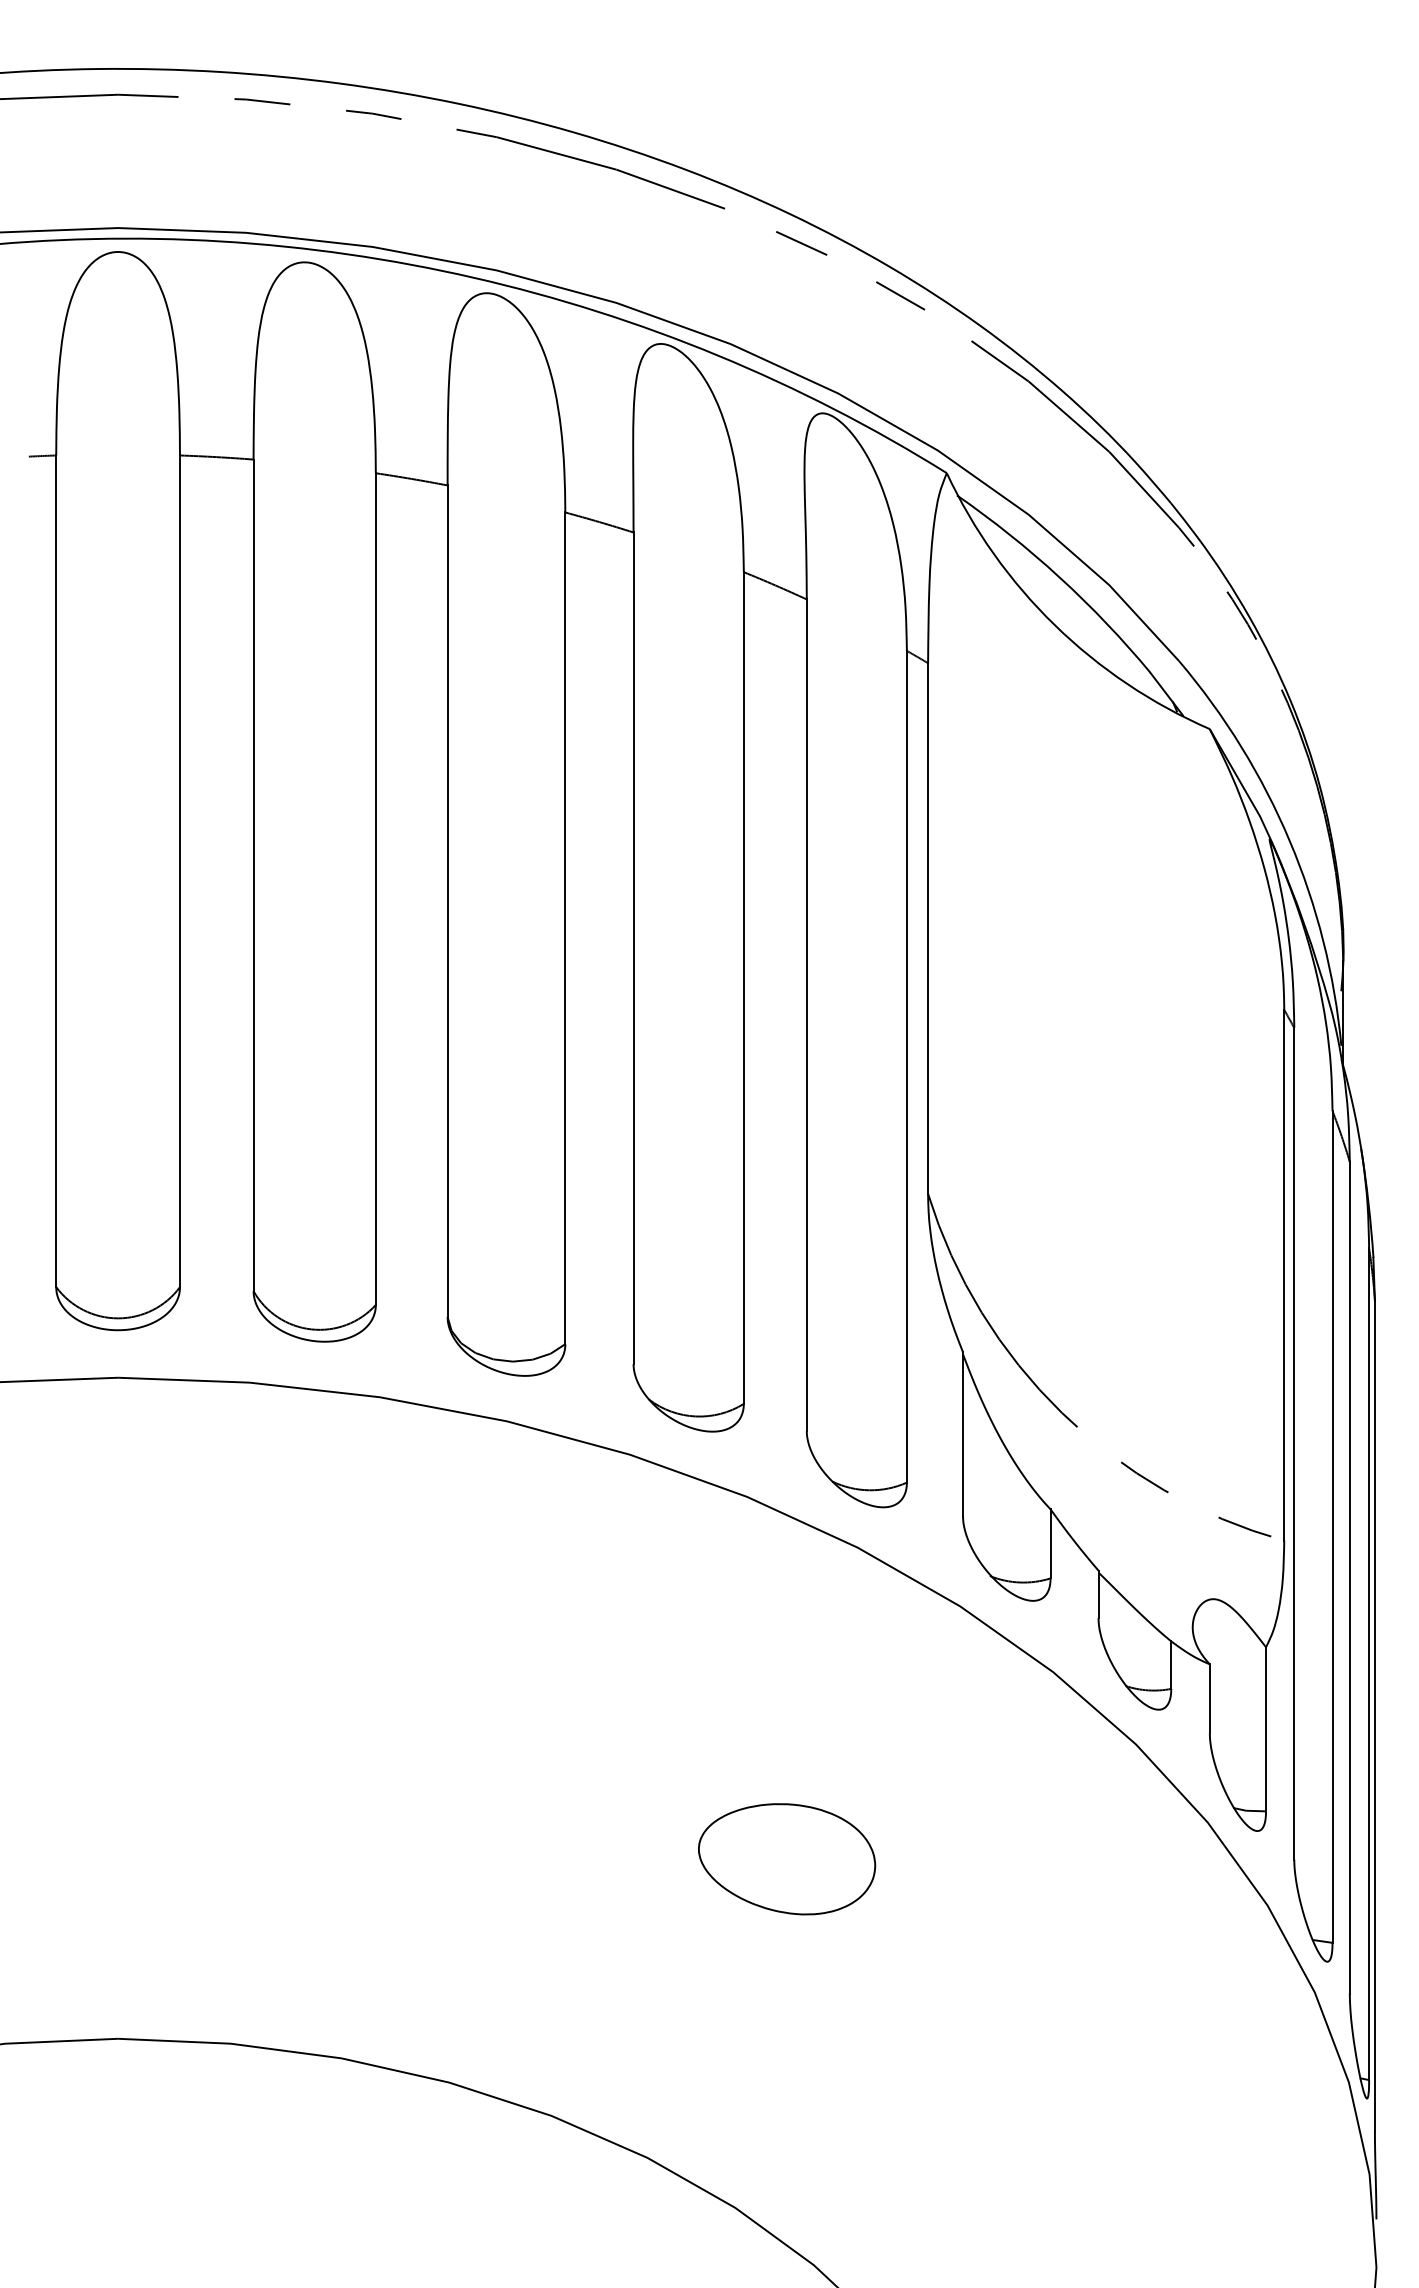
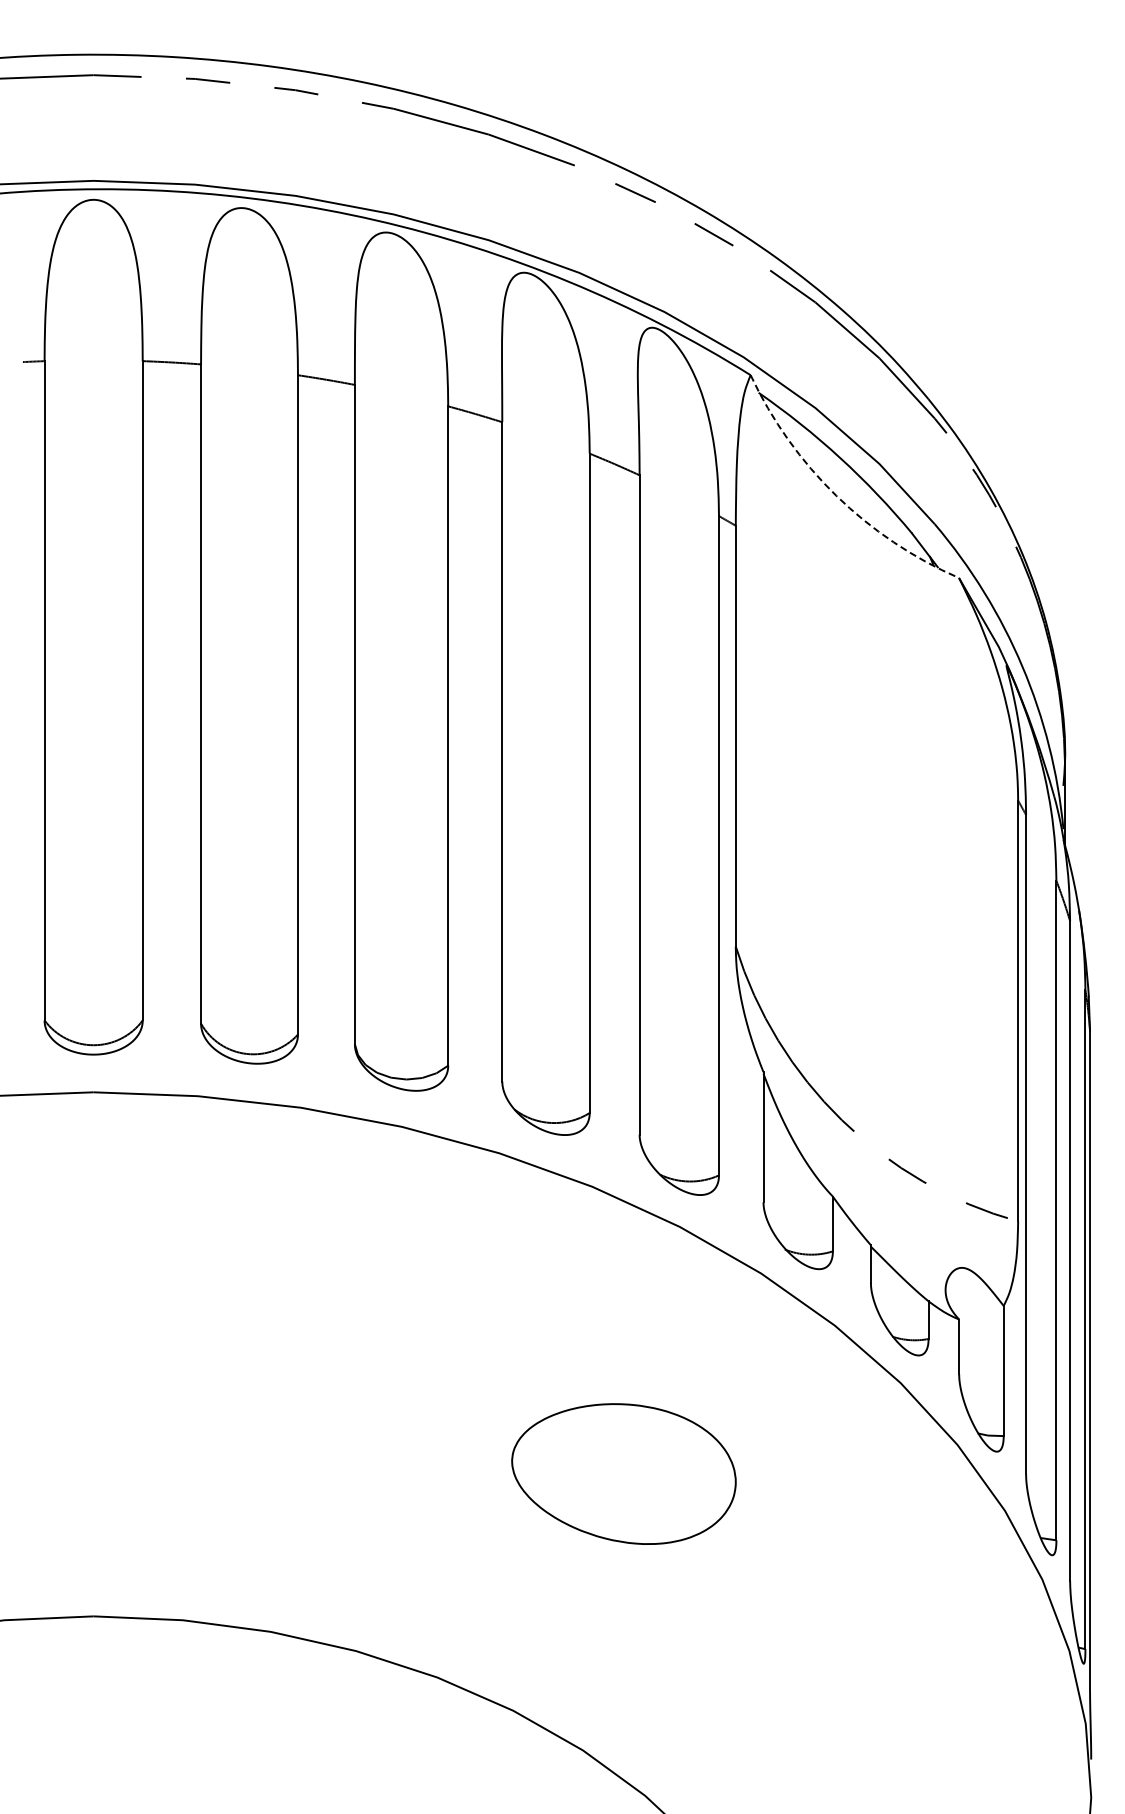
arc: (1055, 624) -> (836, 495), solid -> dashed
part: (786, 1858) -> (623, 1473), size x1.6

